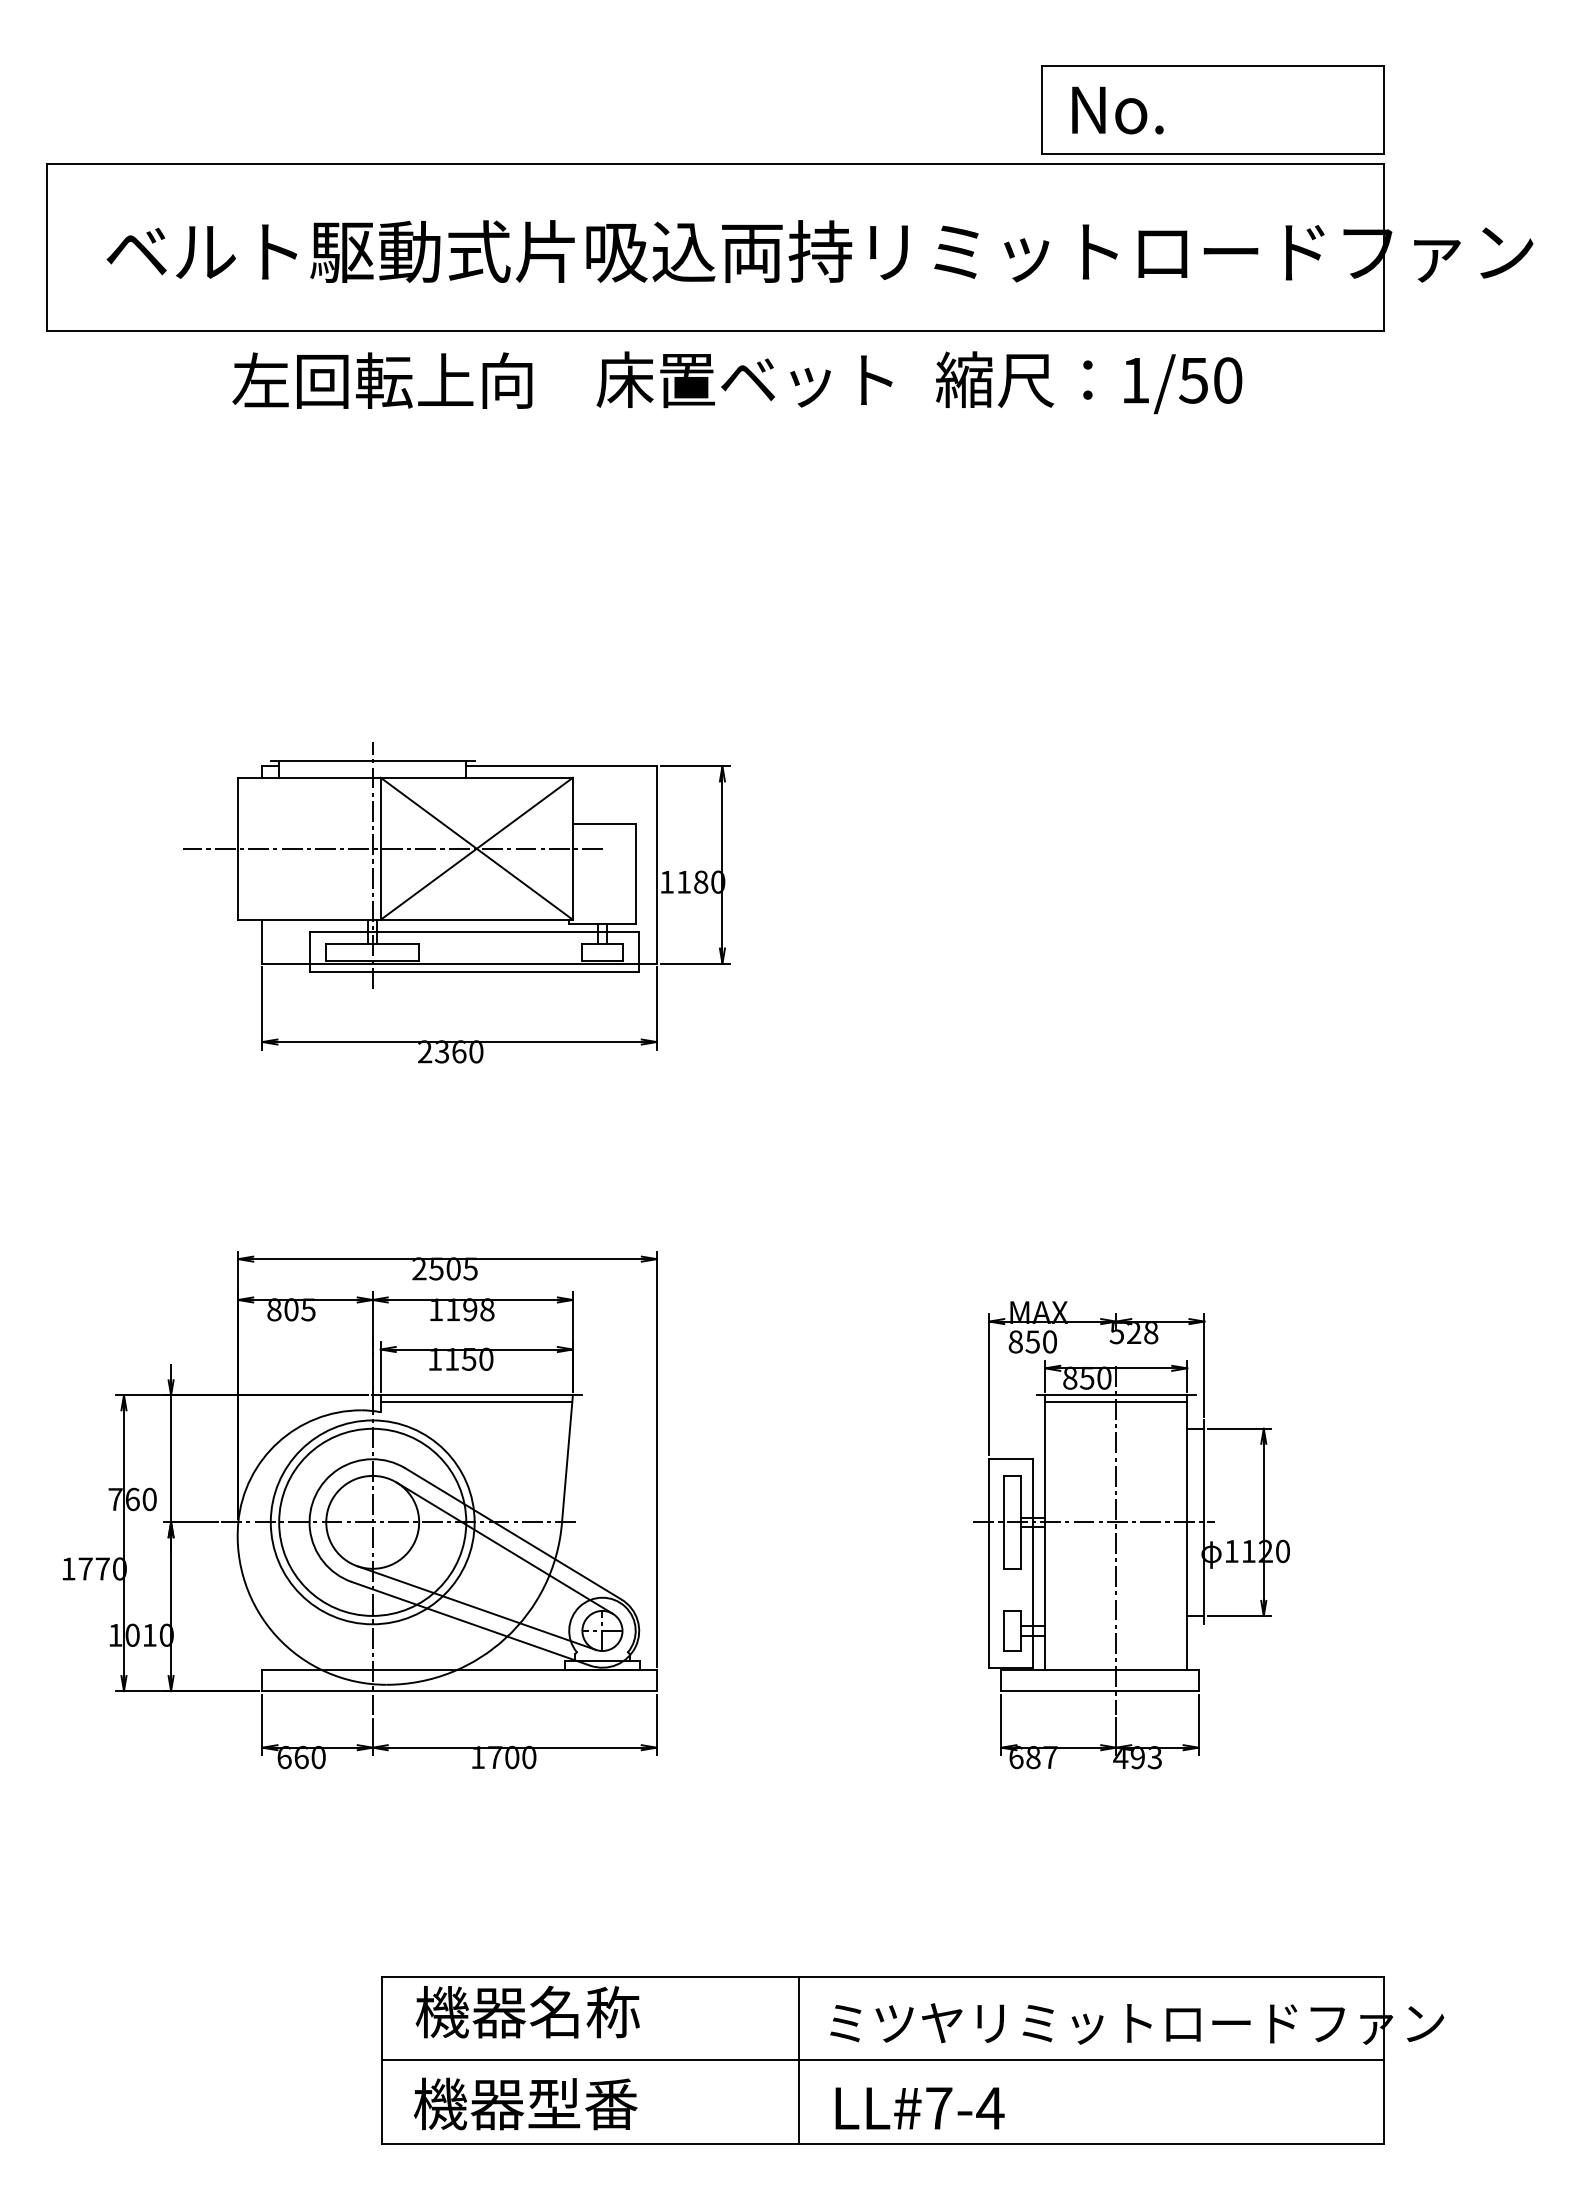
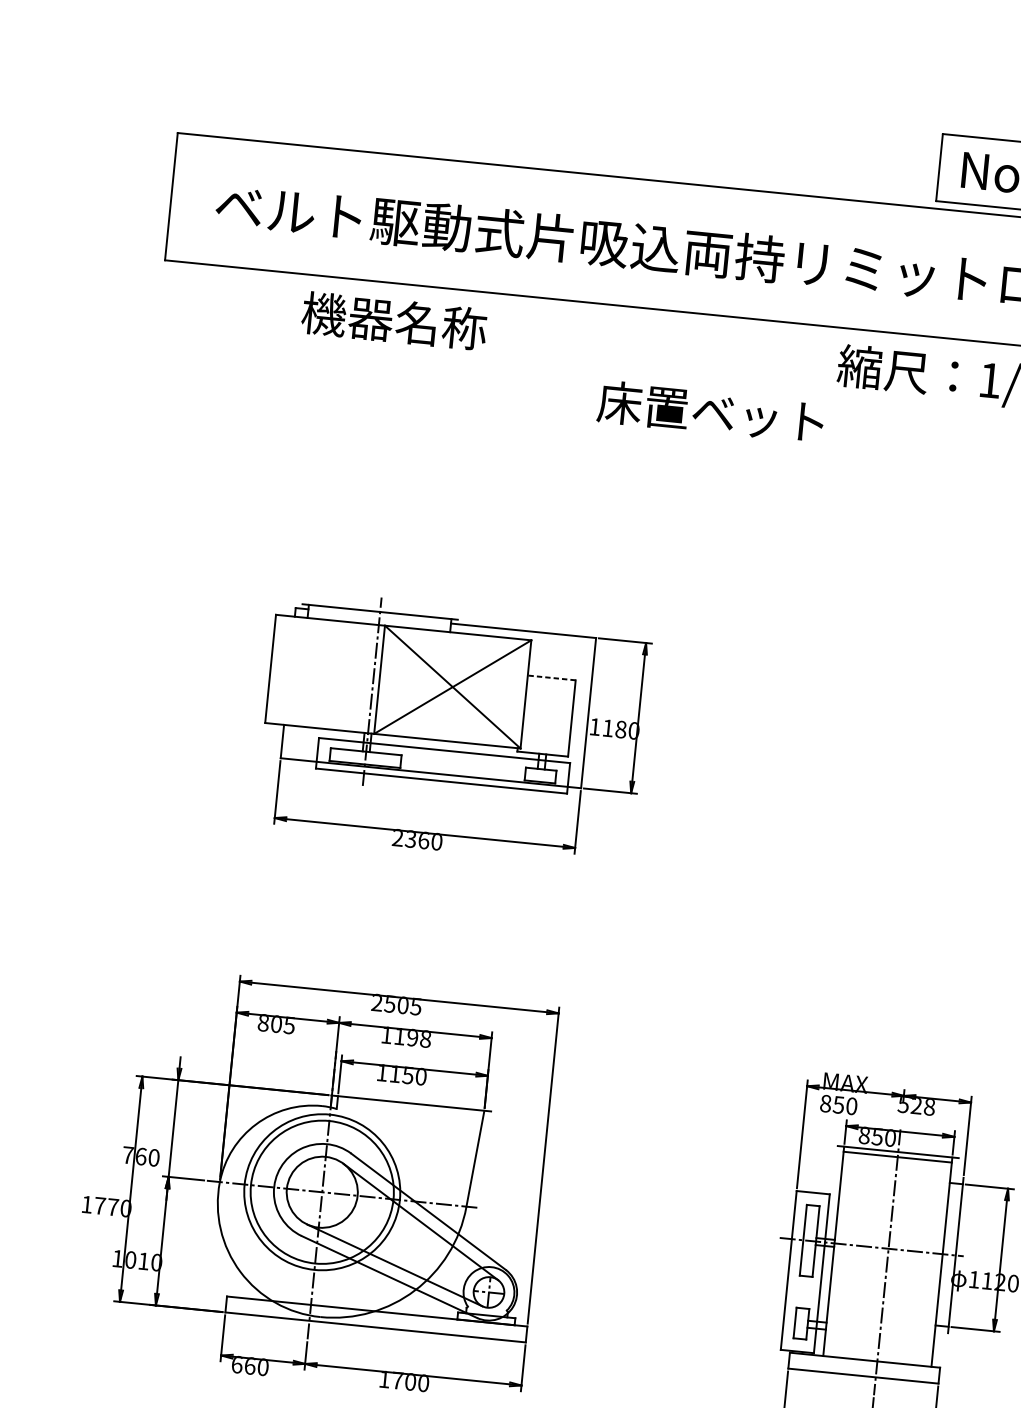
text: (744, 379) -> (710, 411), moved
text: (382, 380) -> (416, 323), 左回転上向 -> 機器名称
line: (603, 824) -> (551, 678), solid -> dashed
line: (393, 848) -> (389, 680), removed
line: (476, 1402) -> (410, 1108), removed

